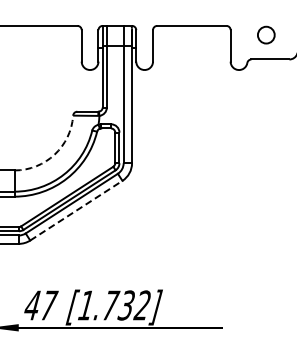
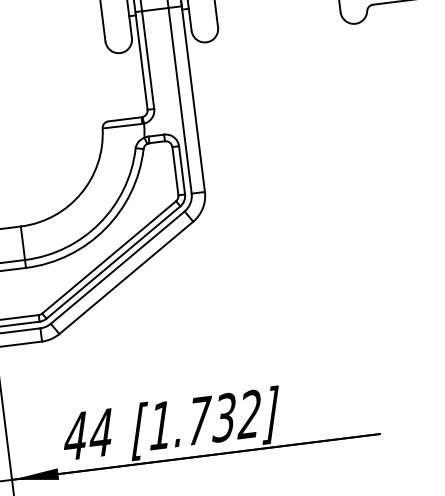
arc: (54, 154) -> (80, 193), dashed -> solid
line: (76, 210) -> (126, 277), dashed -> solid
text: (49, 305) -> (102, 432), 47 -> 44

